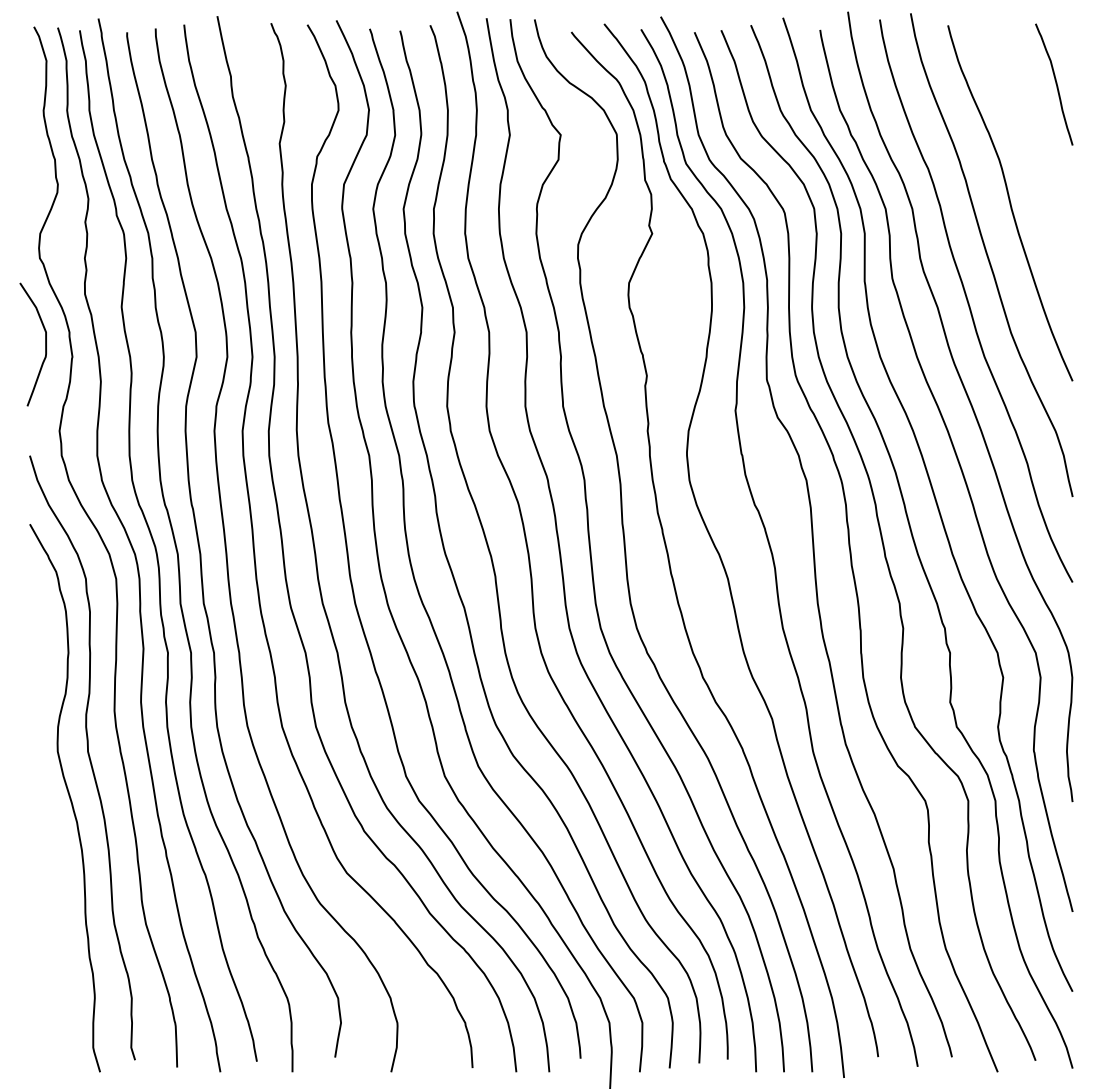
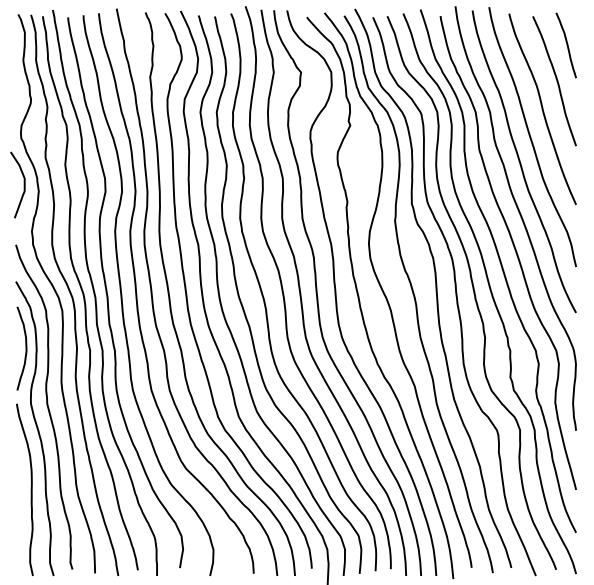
curve: (1036, 151) -> (556, 81), added
curve: (47, 648) -> (25, 348), added
curve: (56, 911) -> (30, 489), added

